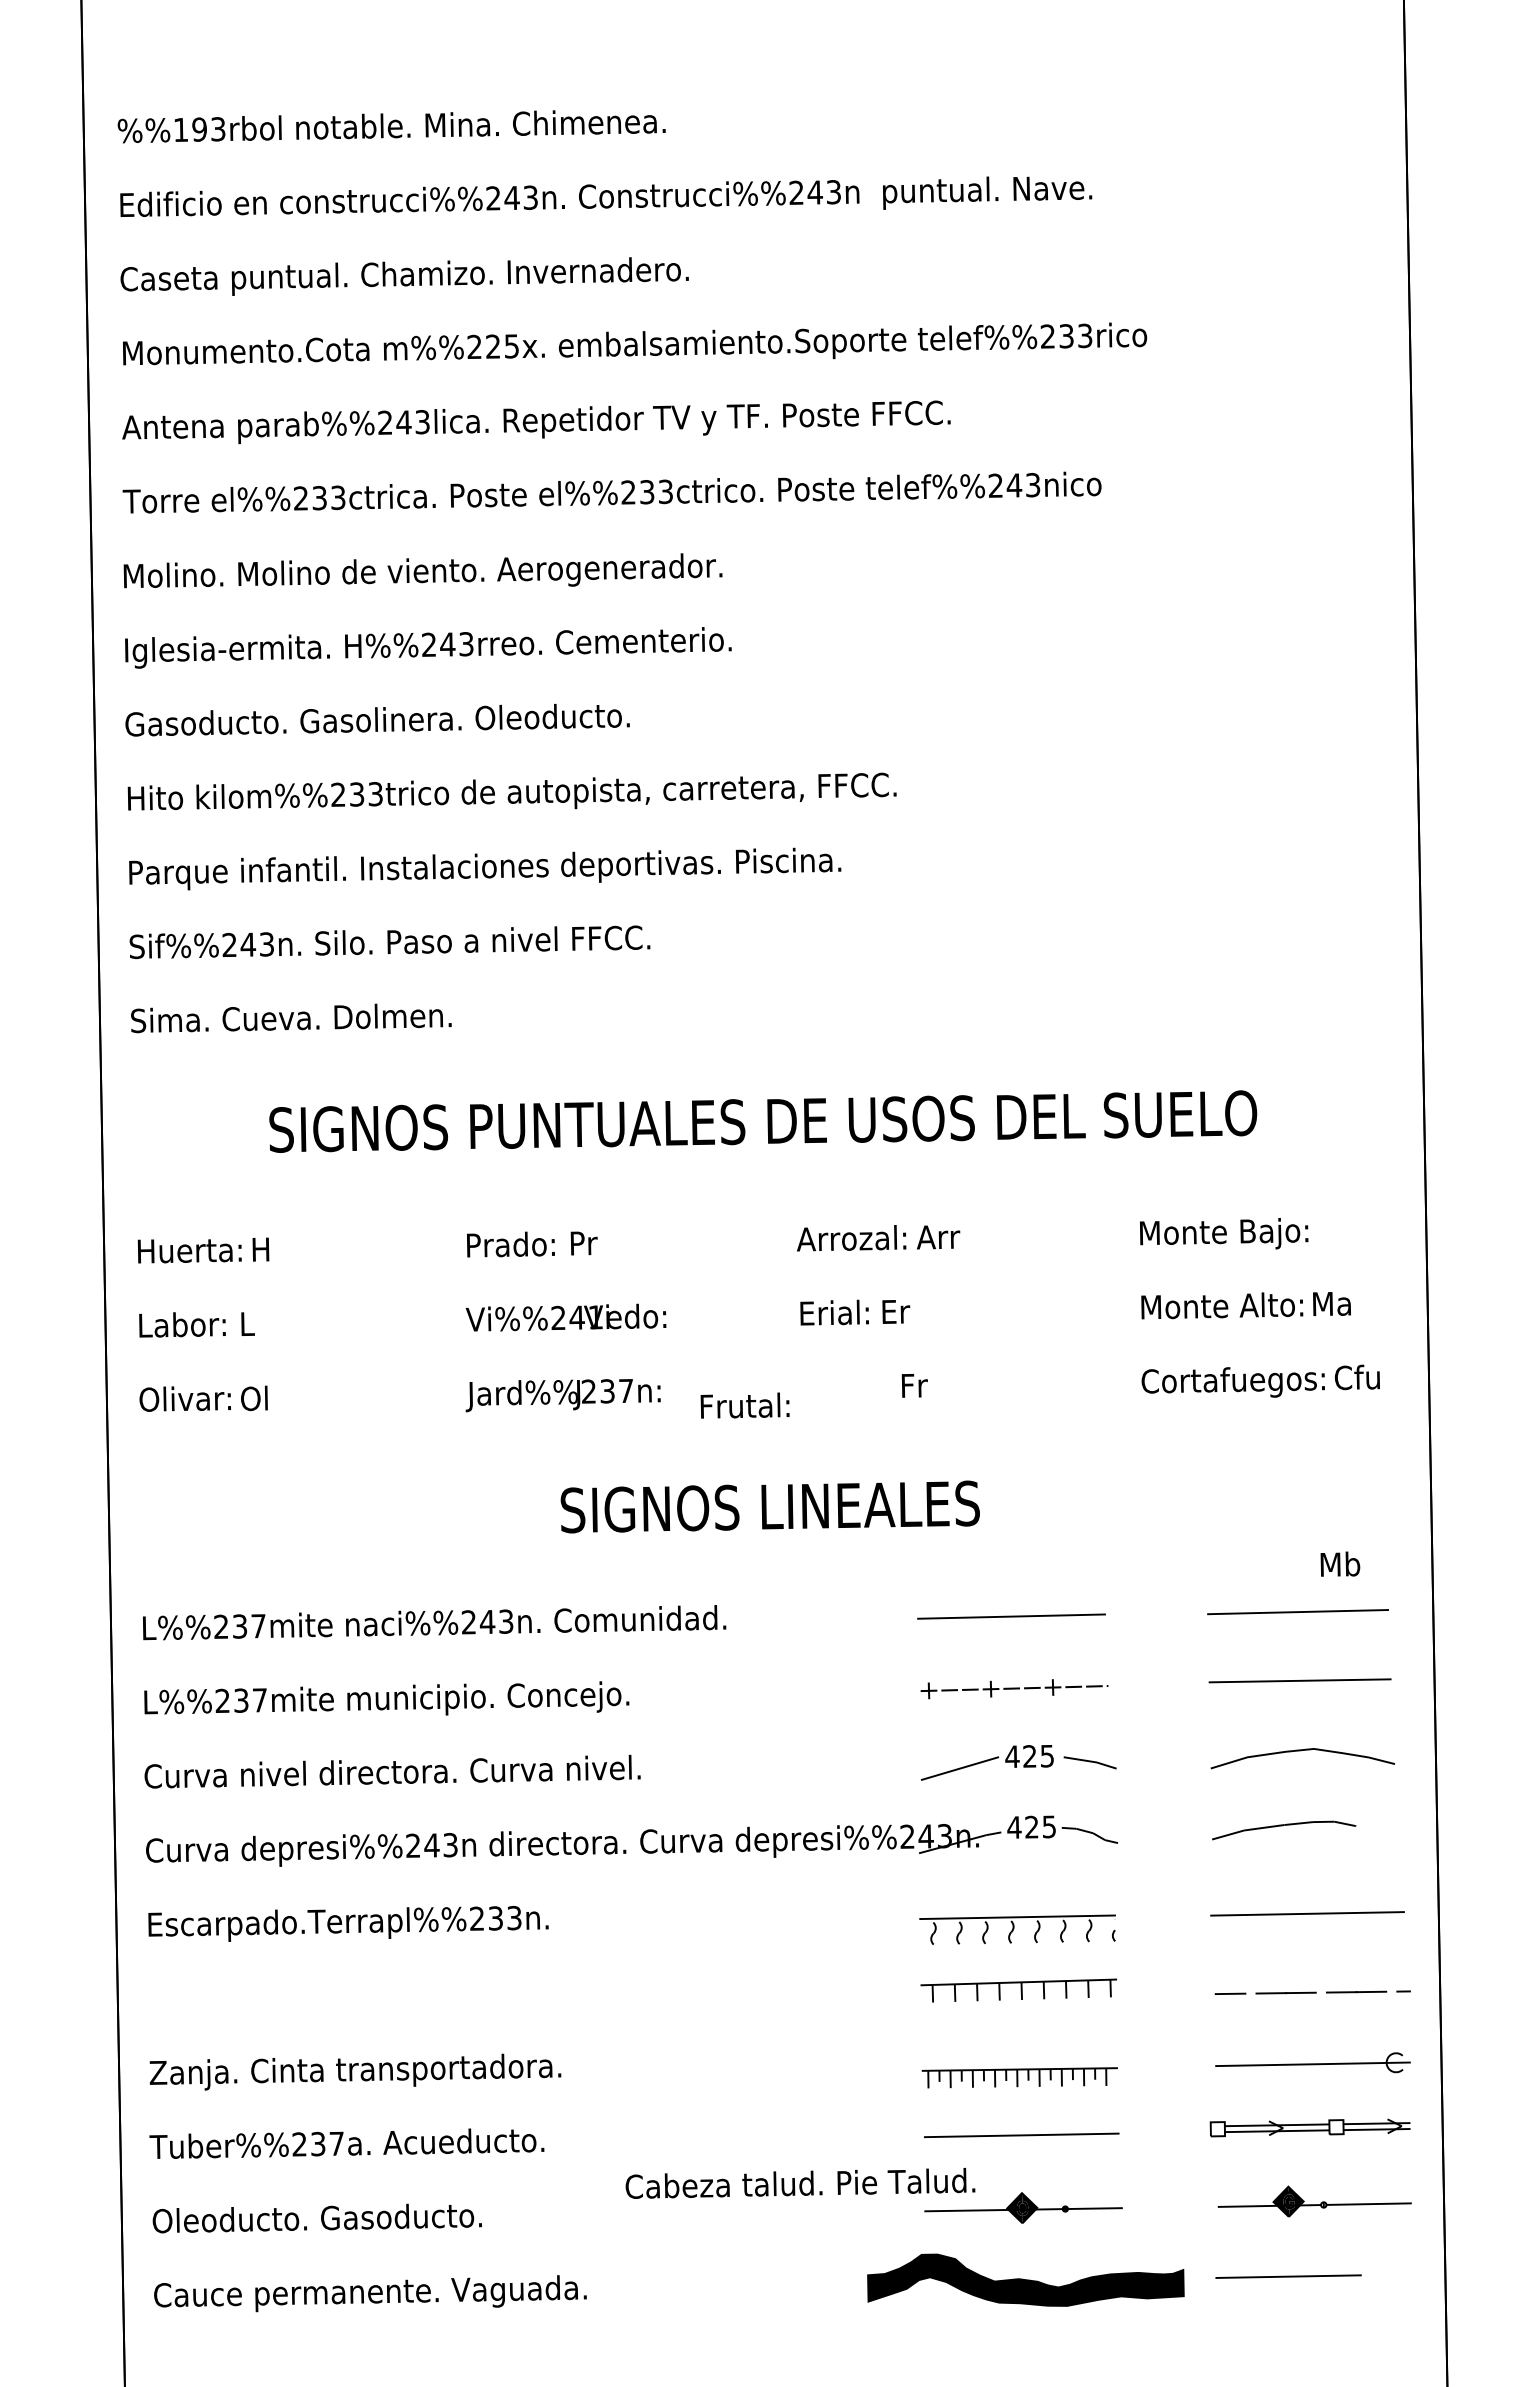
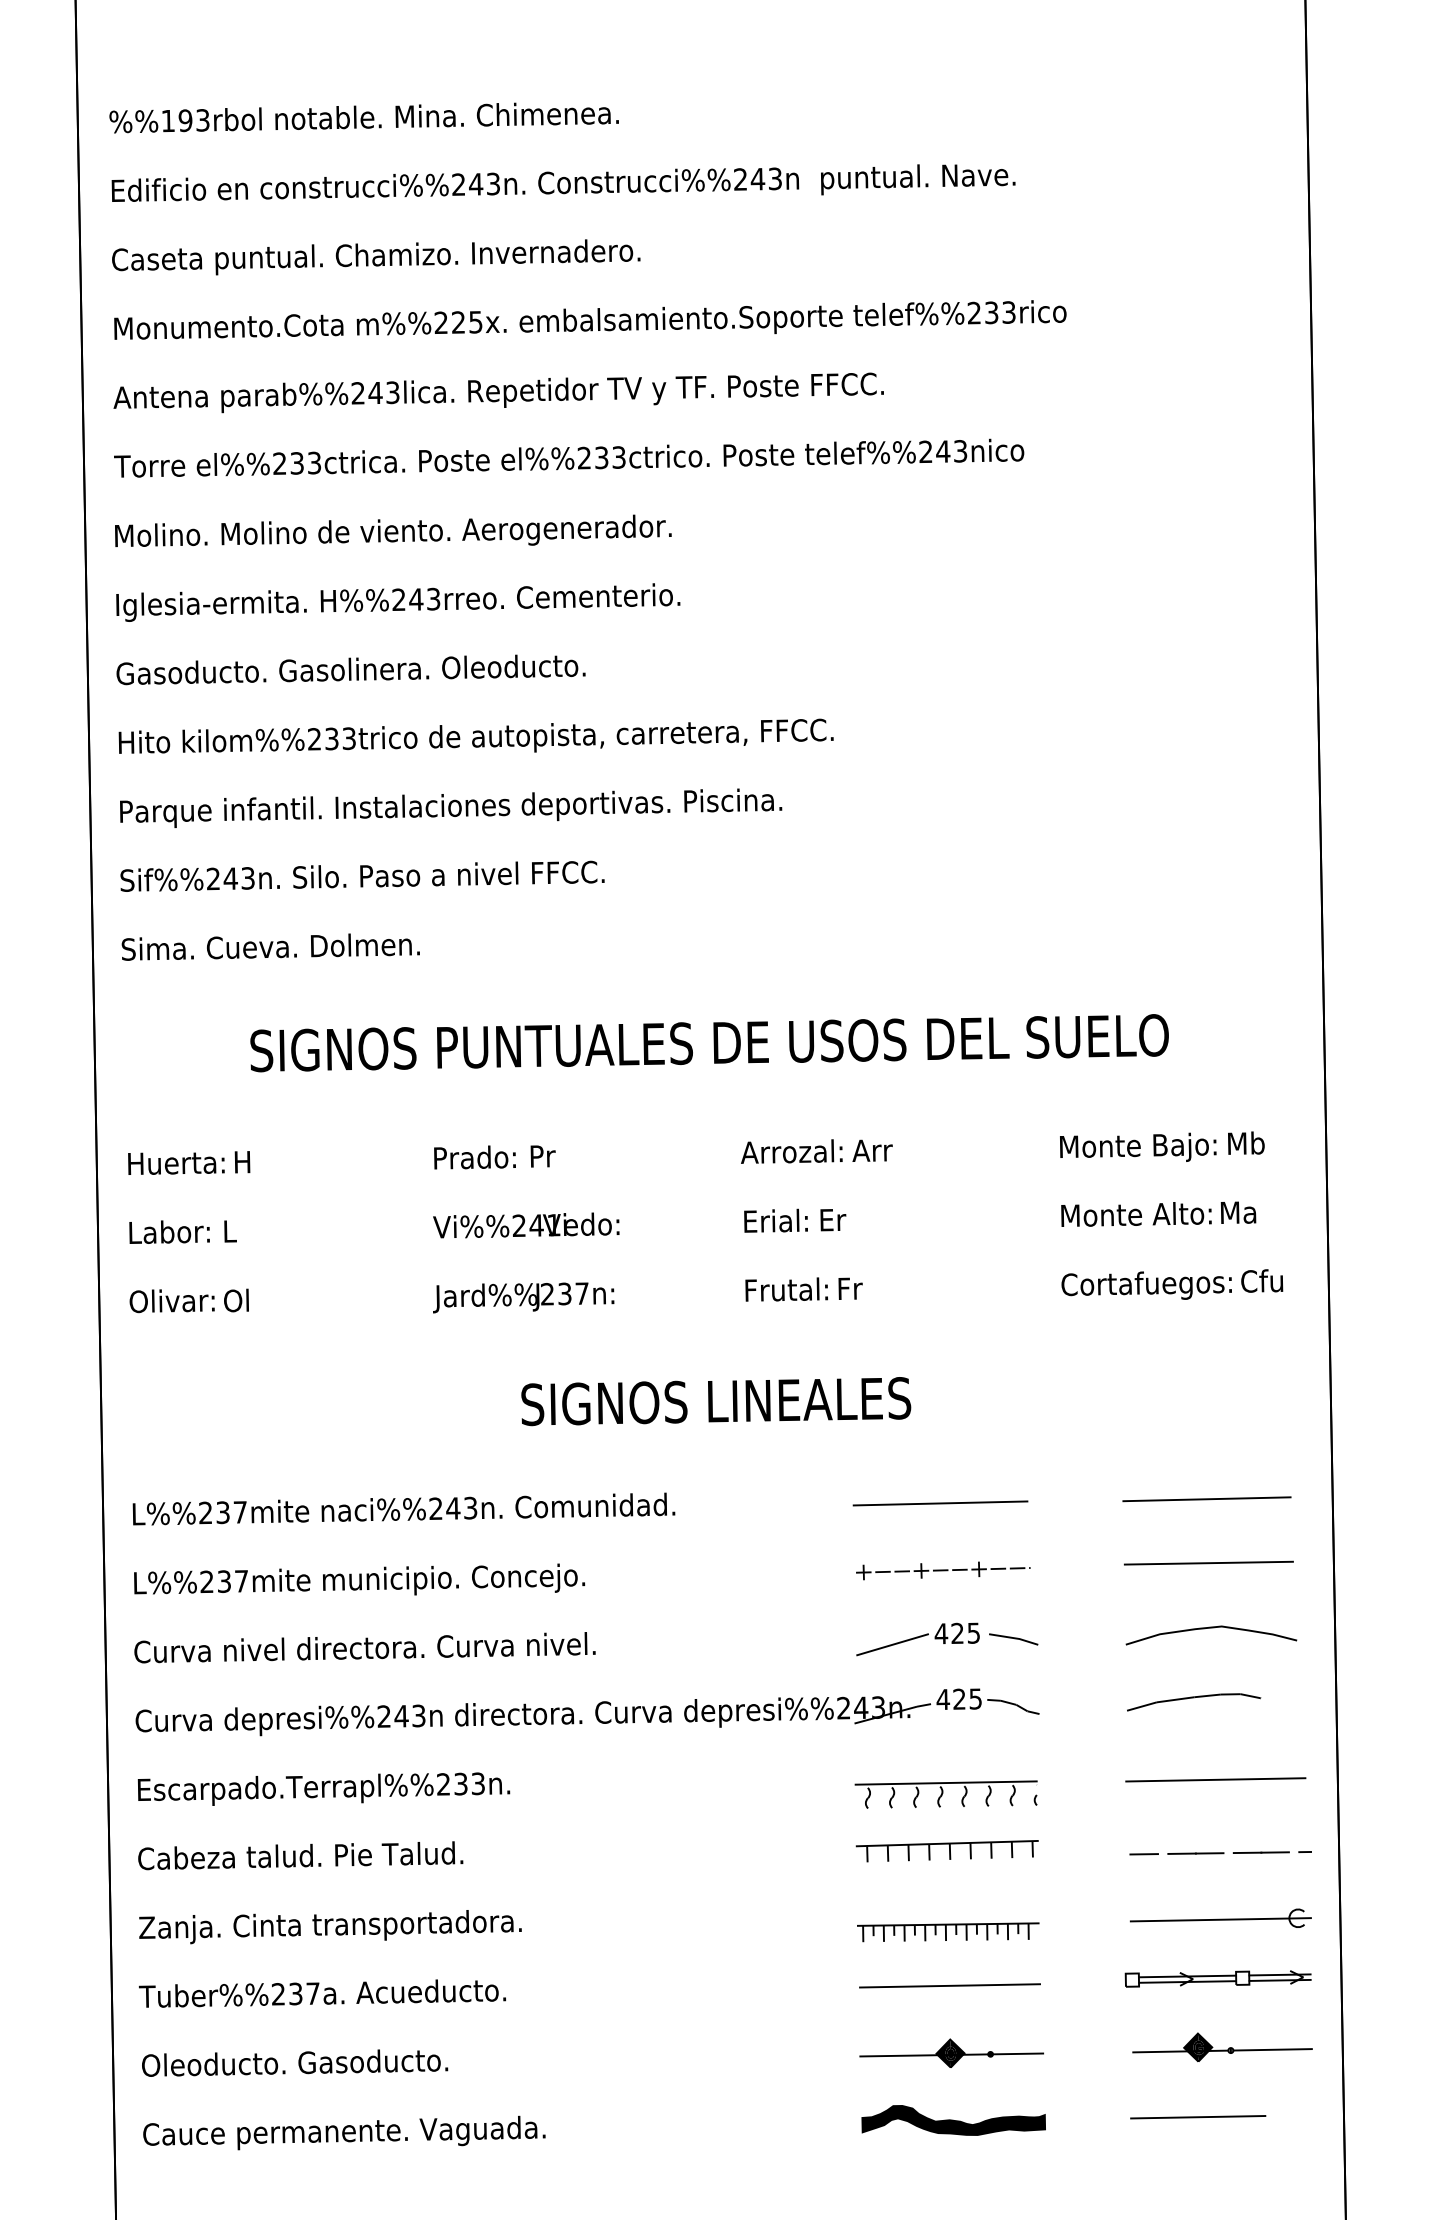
text: (744, 1405) -> (786, 1289), moved
text: (1340, 1563) -> (1246, 1142), moved
text: (800, 2183) -> (300, 1855), moved
part: (1025, 2279) -> (953, 2119), size x0.62

